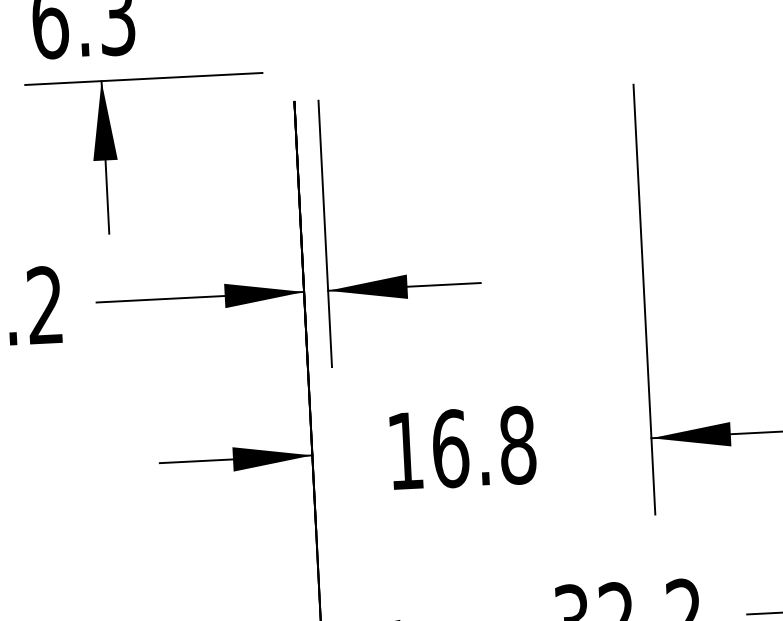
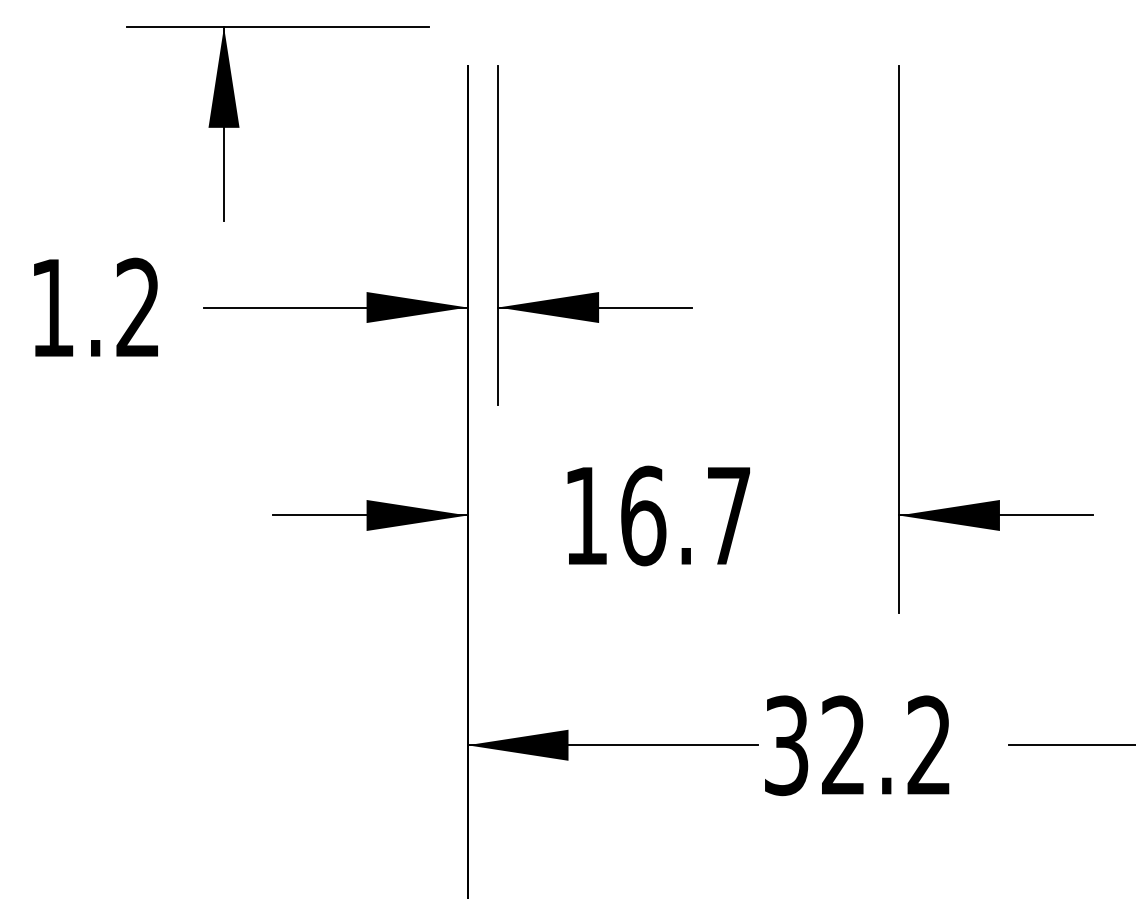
text: (517, 445) -> (728, 515), 16.8 -> 16.7

